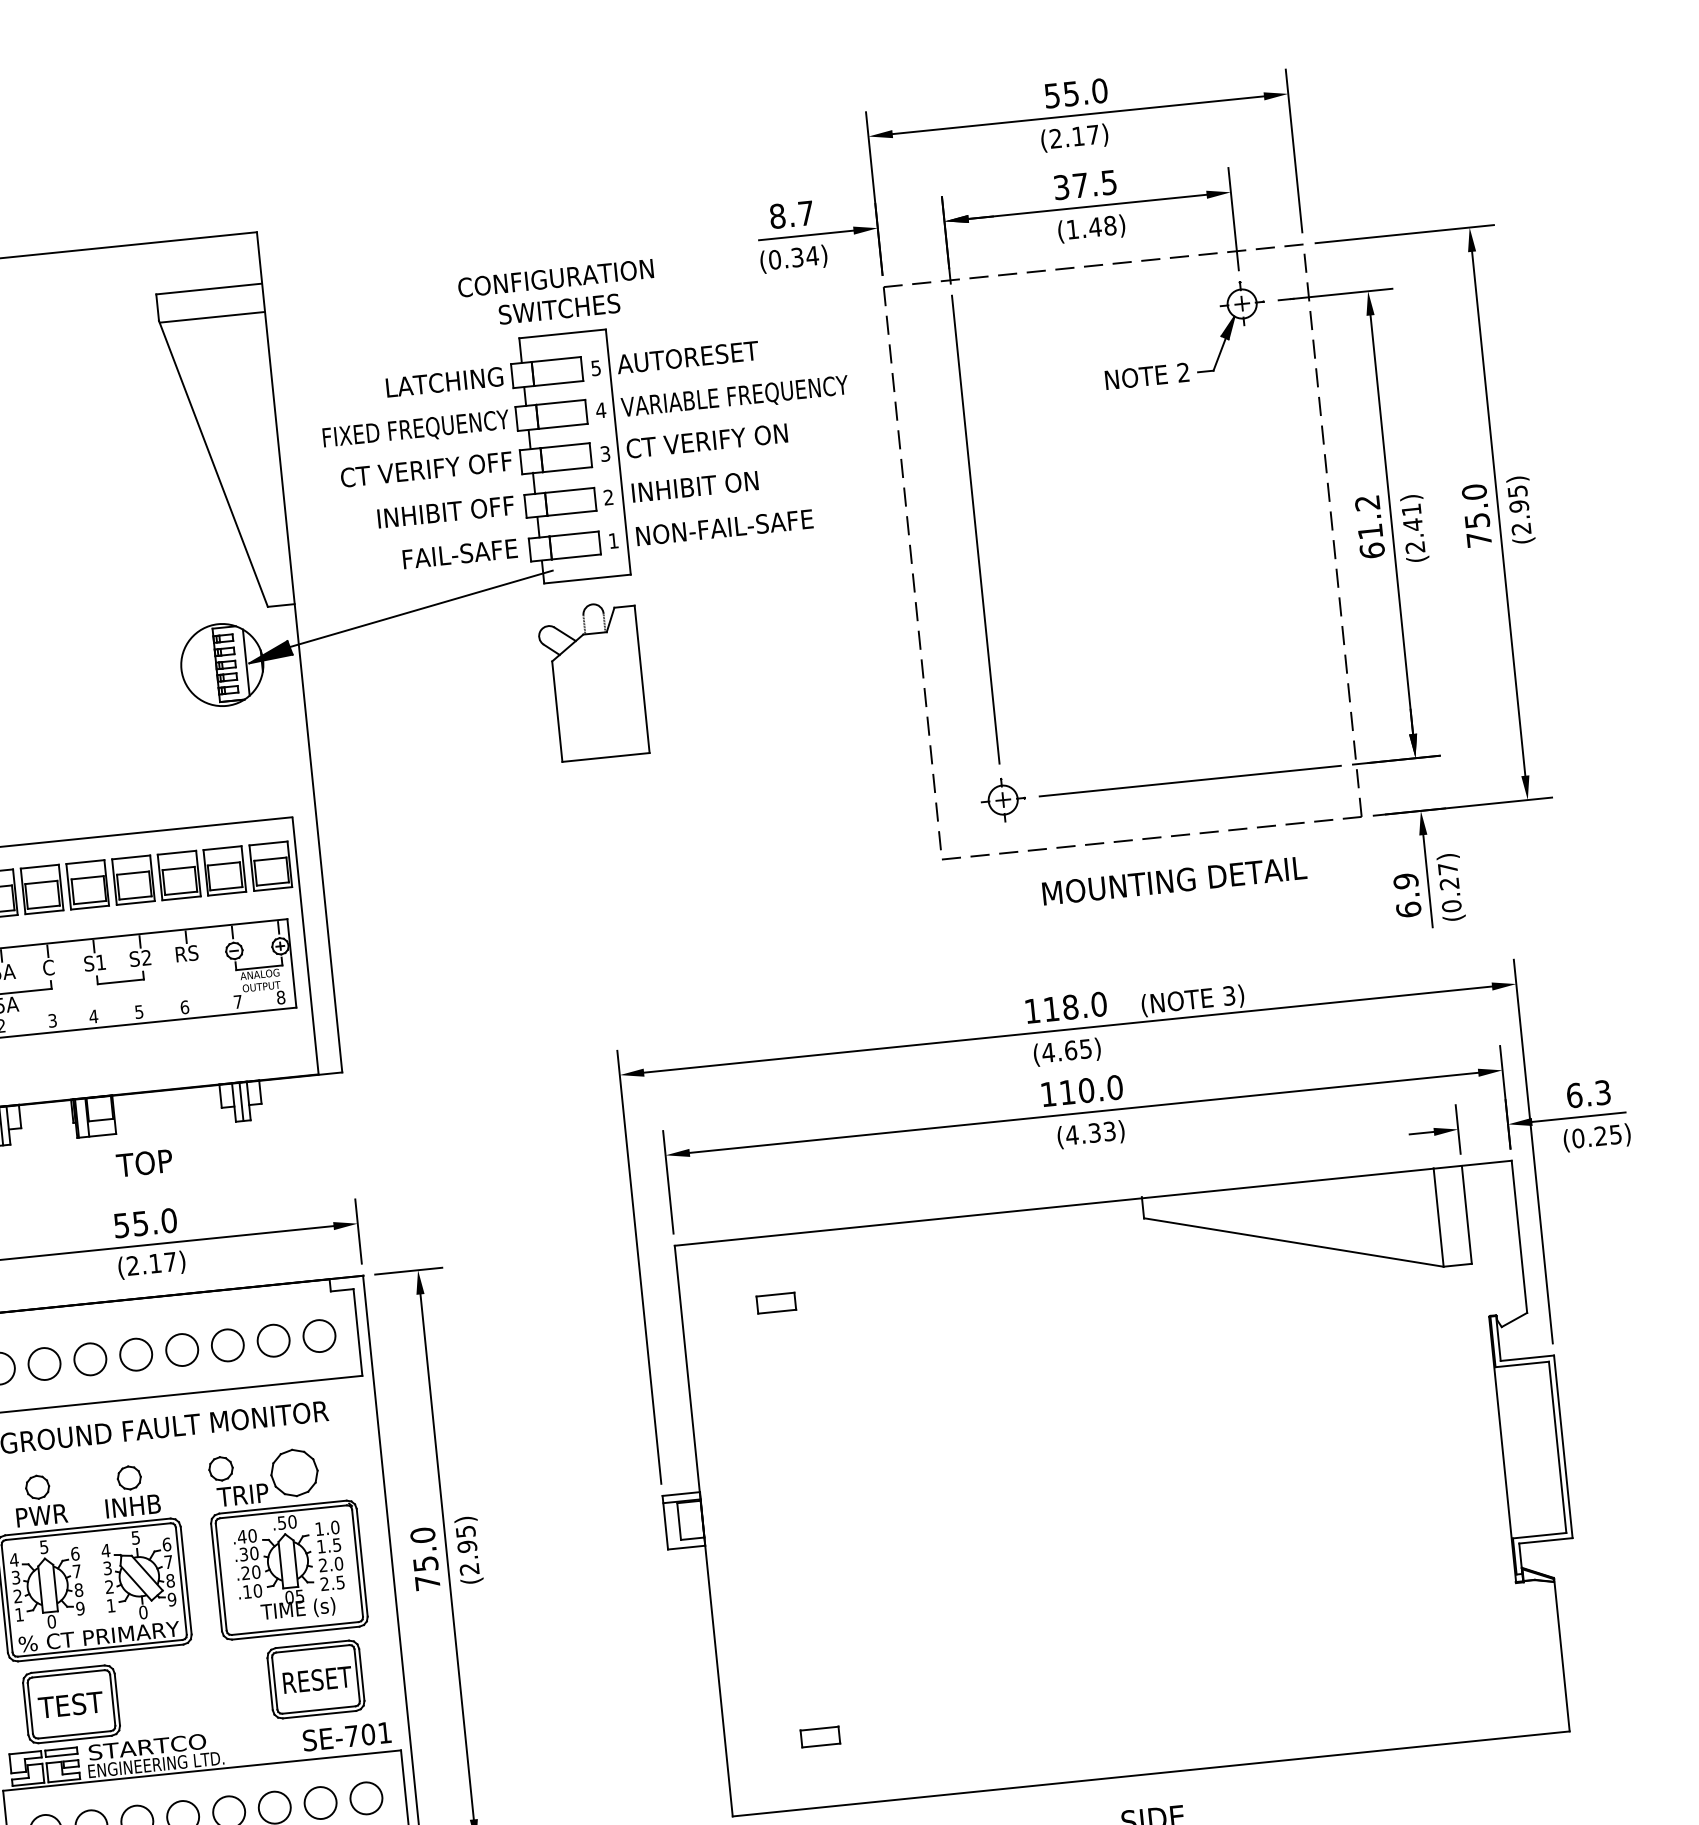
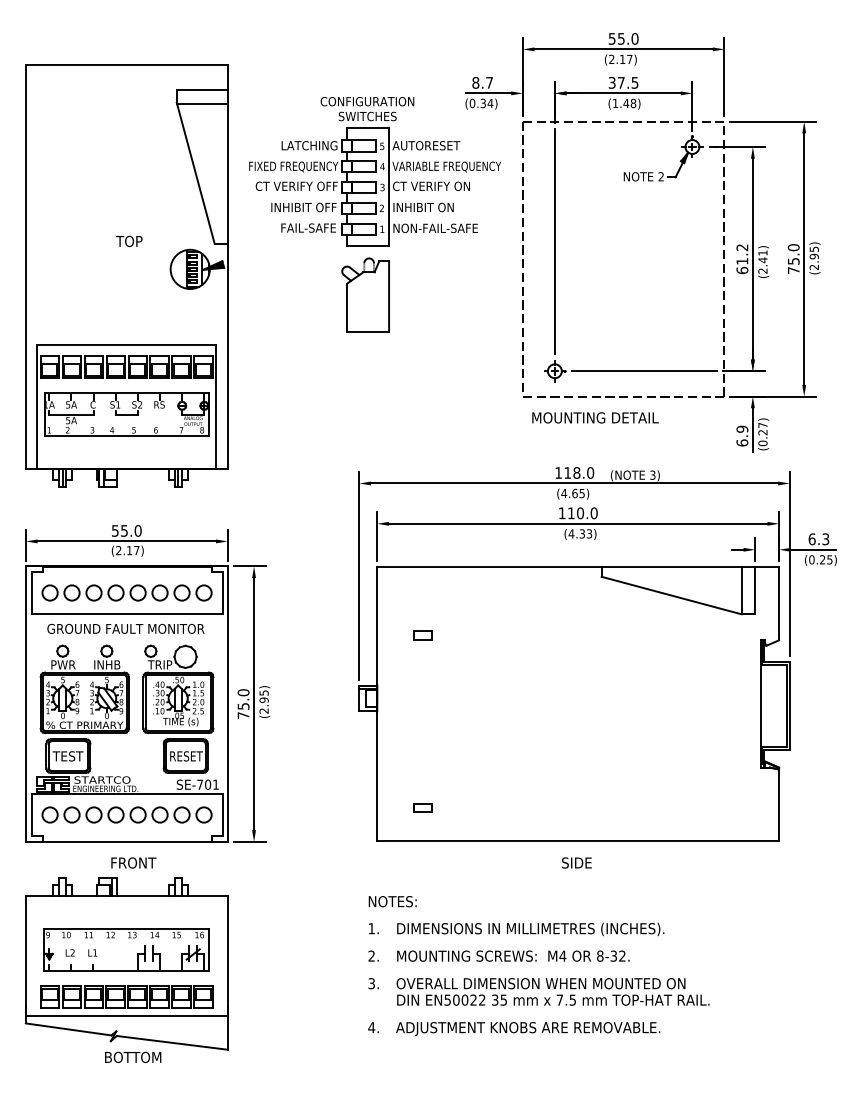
line: (417, 609) -> (285, 252), removed
text: (1174, 879) -> (595, 417), moved
text: (145, 1163) -> (129, 241), moved
part: (775, 1303) -> (422, 635), moved

